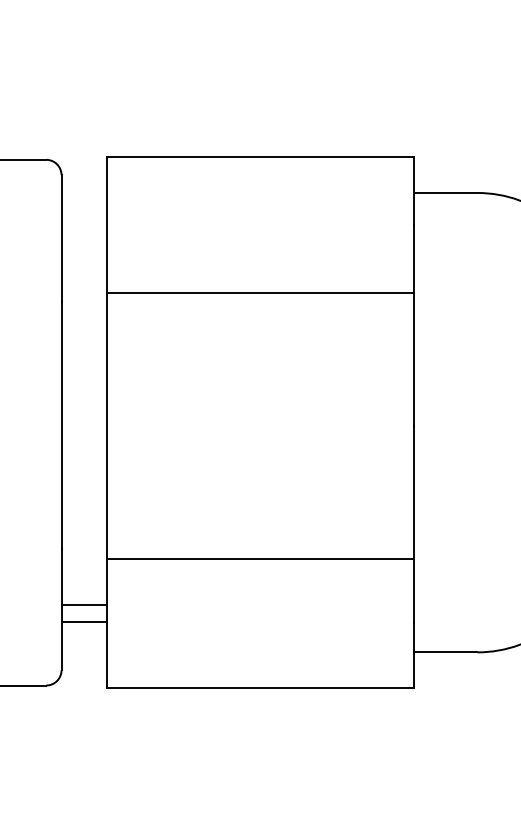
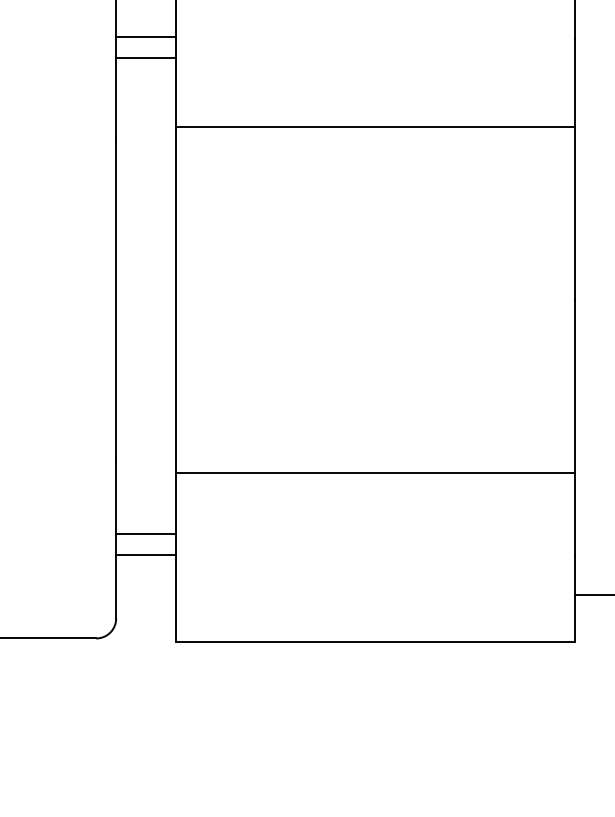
line: (84, 223) -> (146, 36), added
line: (84, 240) -> (146, 58), added

